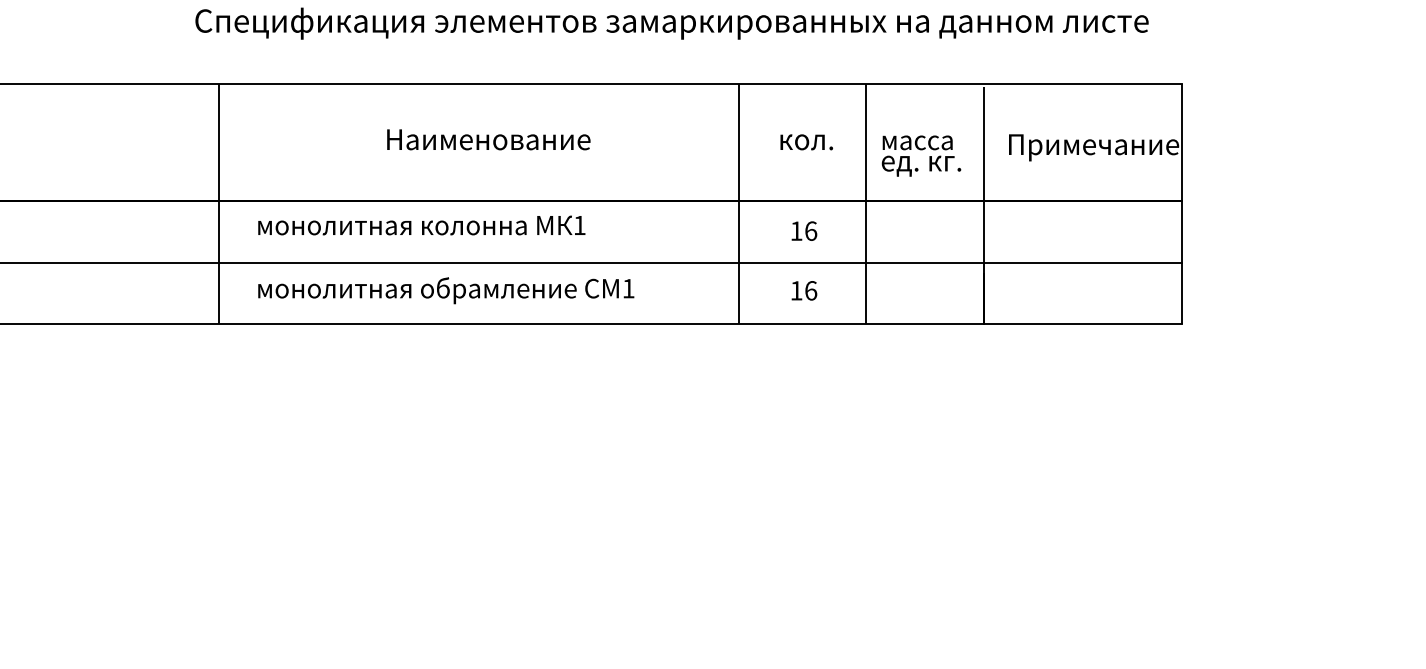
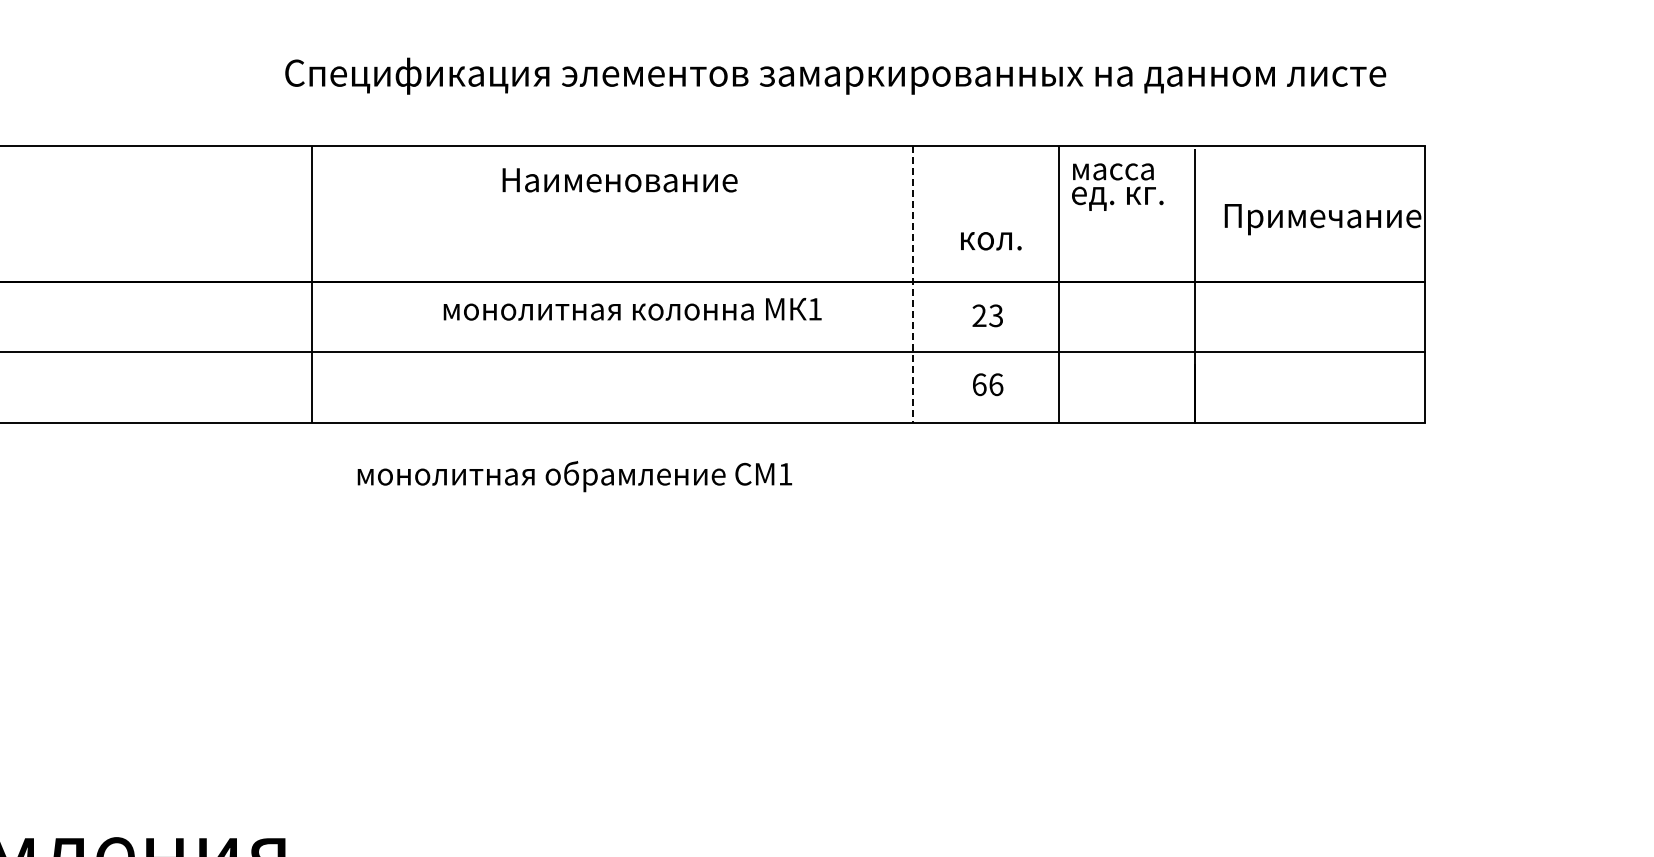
text: (488, 139) -> (619, 180), moved
text: (806, 142) -> (991, 241), moved
text: (921, 155) -> (1117, 186), moved
line: (738, 204) -> (912, 285), solid -> dashed
text: (421, 225) -> (632, 309), moved
text: (803, 230) -> (987, 315), 16 -> 23
text: (445, 290) -> (574, 476), moved
text: (796, 290) -> (979, 384), 16 -> 66

